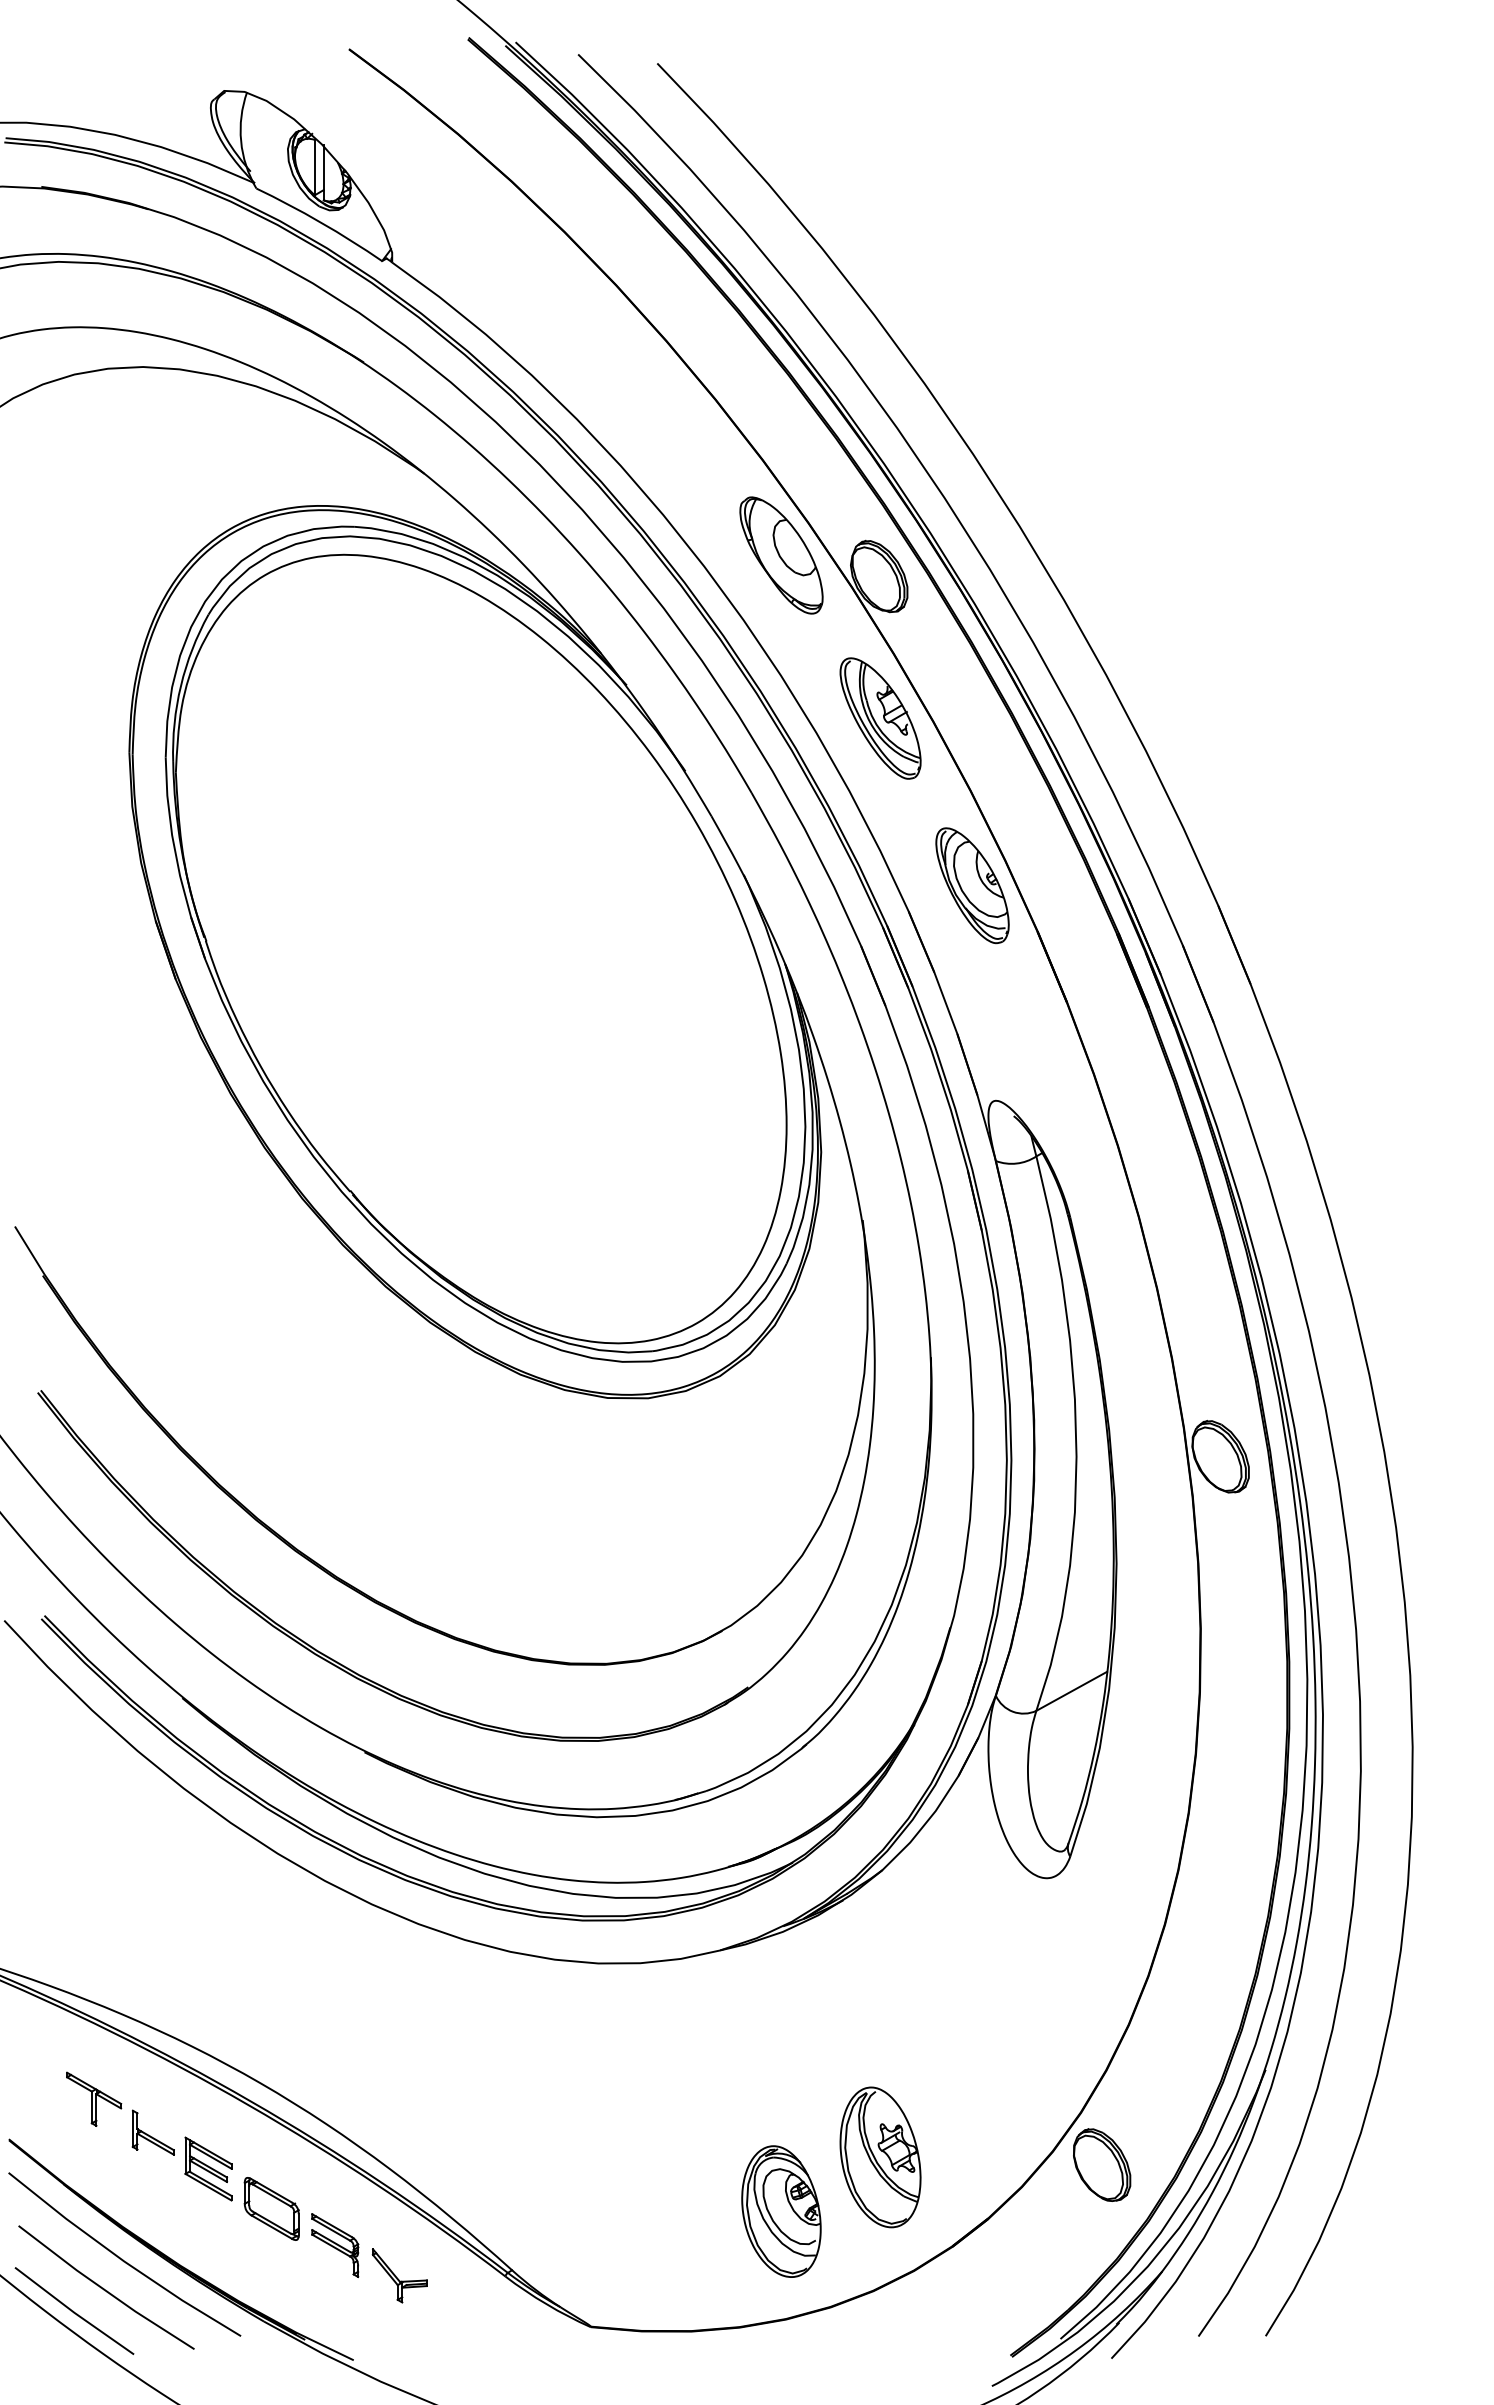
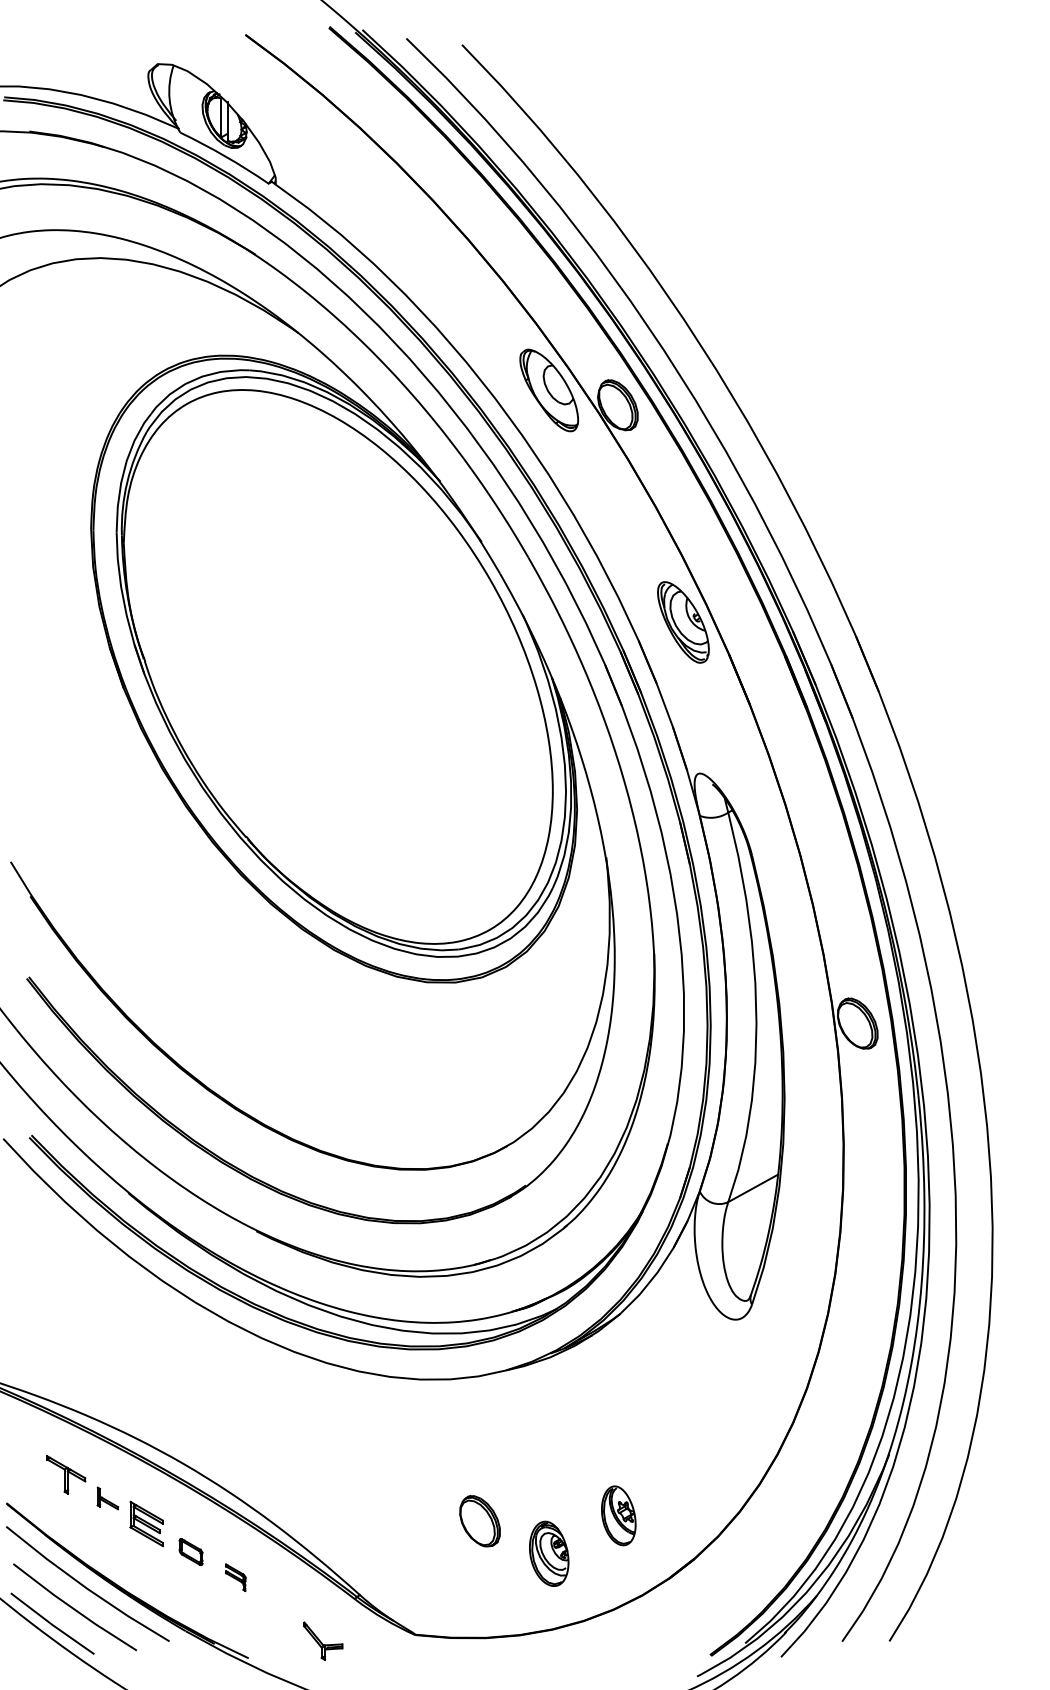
part: (880, 718) -> (618, 504), removed
part: (152, 2132) -> (107, 1498), size x0.7
part: (880, 2157) -> (618, 1515), size x0.6
part: (1102, 2164) -> (480, 1520), moved
part: (271, 2208) -> (190, 1551), size x0.6
part: (781, 2211) -> (549, 1553), size x0.7
part: (335, 2245) -> (235, 1577), size x0.6
part: (399, 2275) -> (323, 1640), moved

